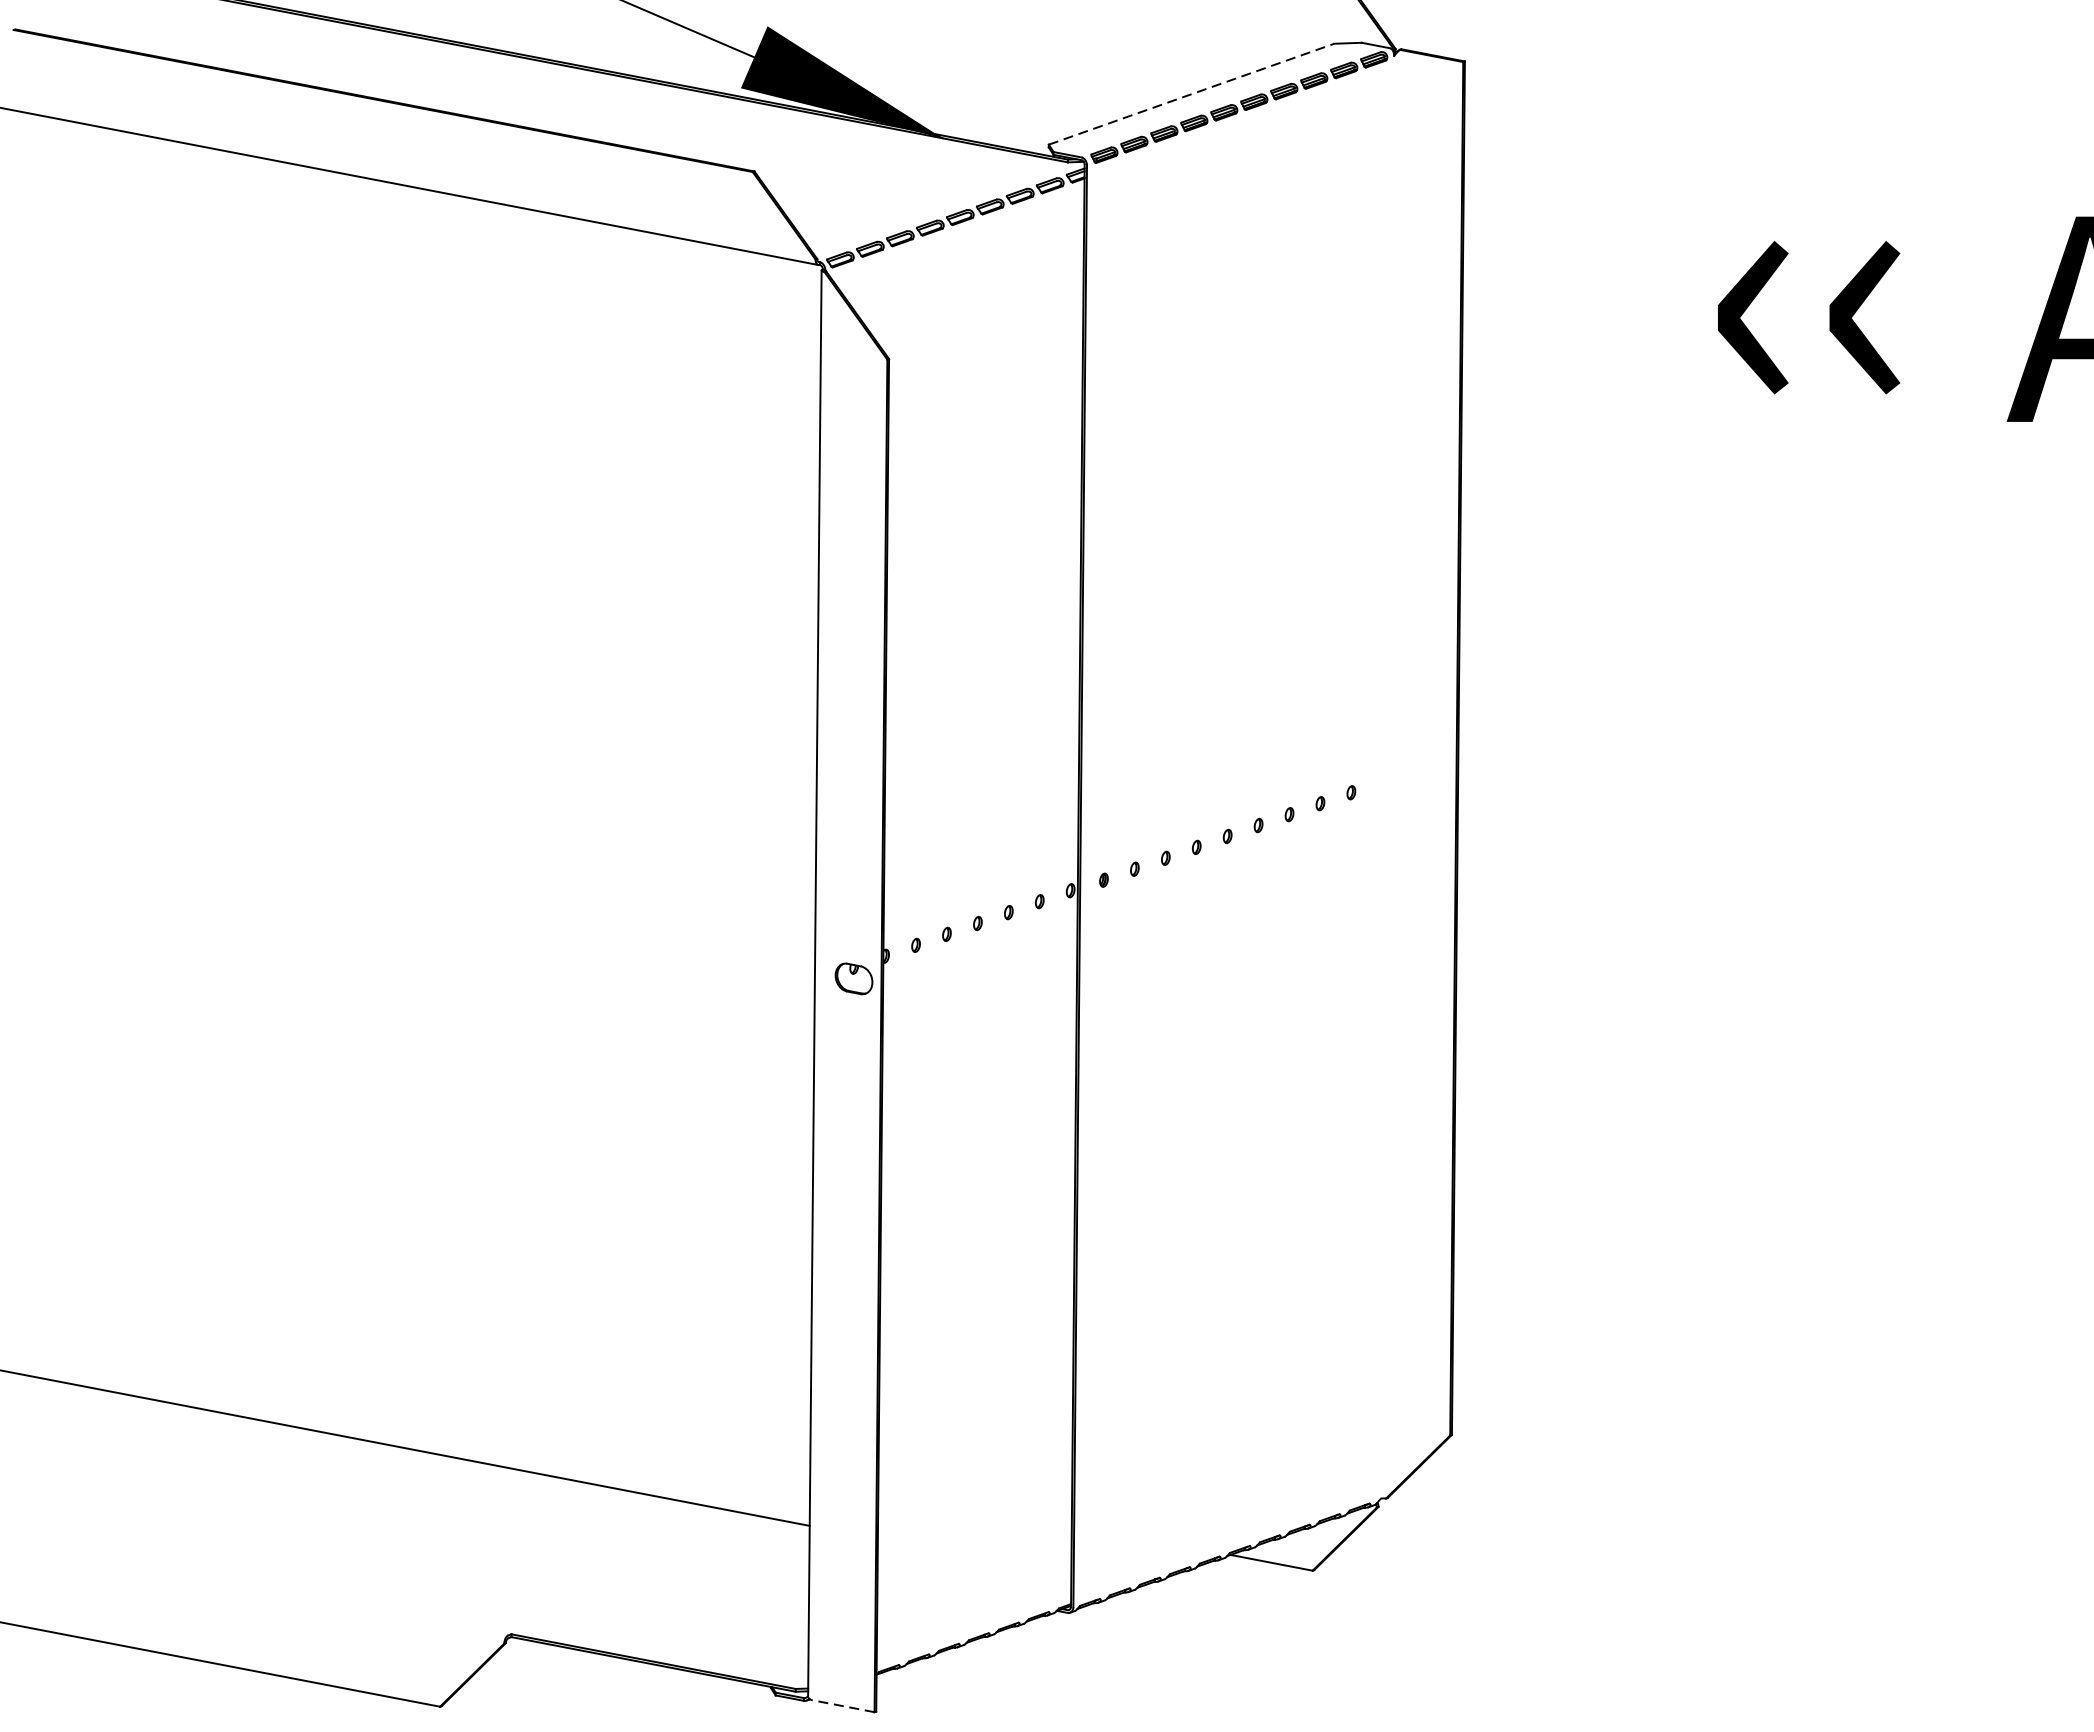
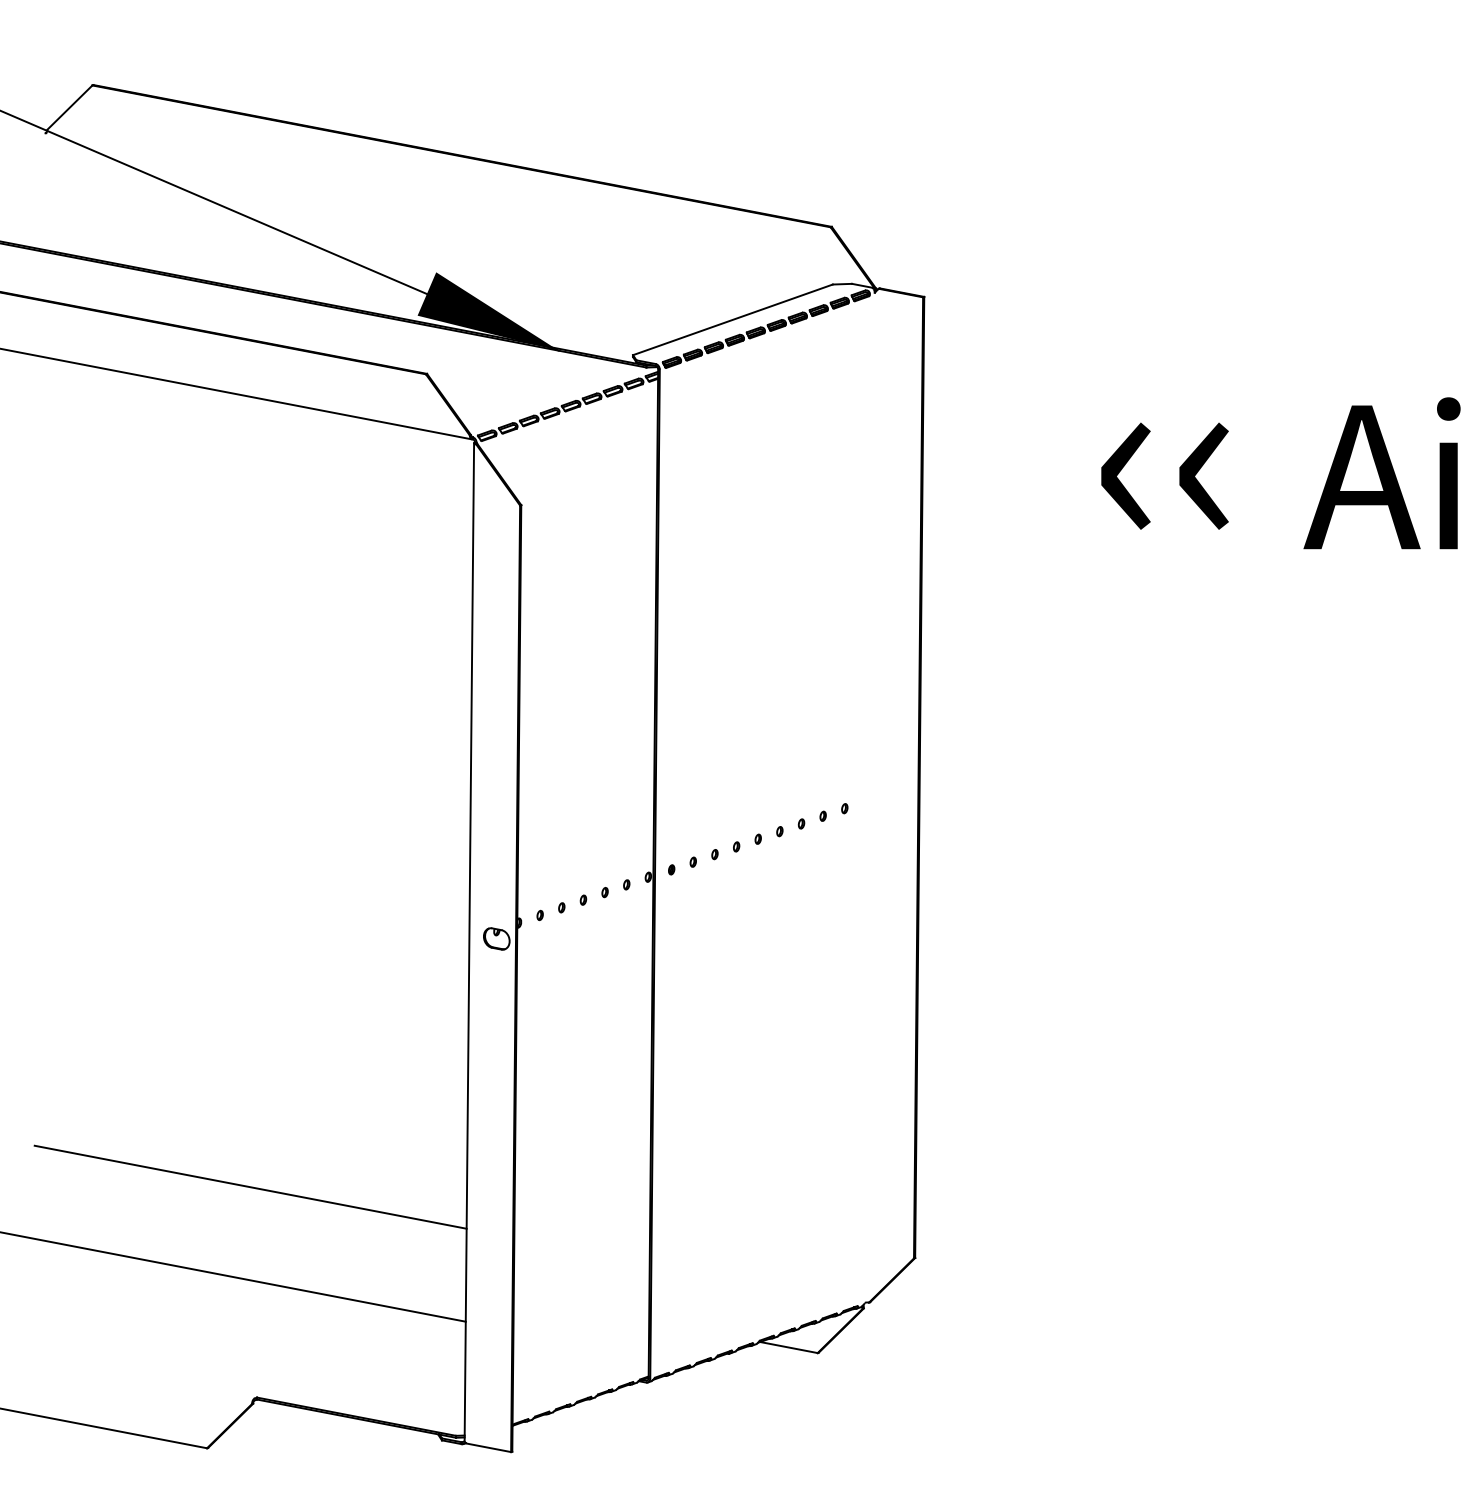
line: (1190, 93) -> (732, 319), dashed -> solid
line: (502, 1332) -> (250, 1186), added
line: (842, 1705) -> (488, 1447), dashed -> solid

